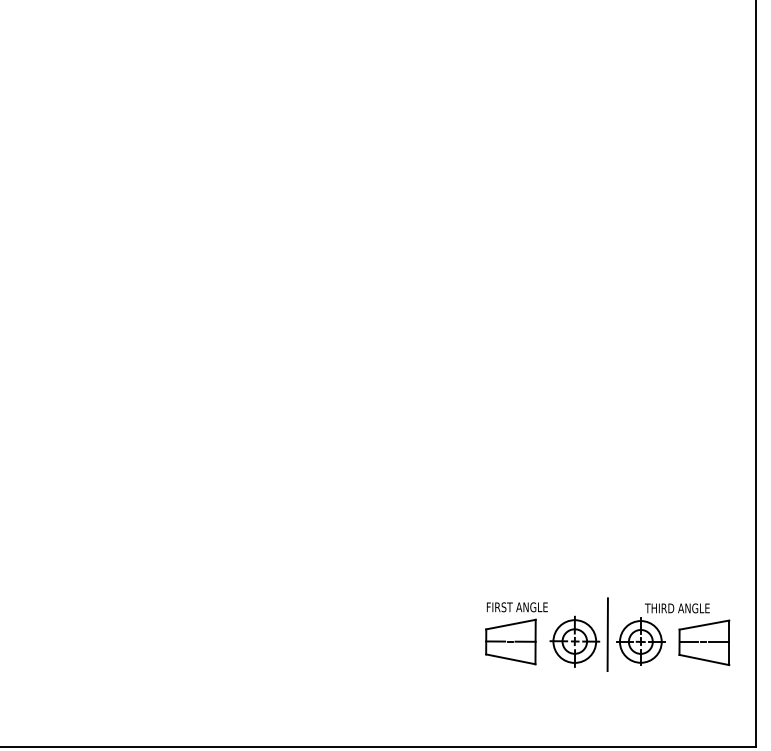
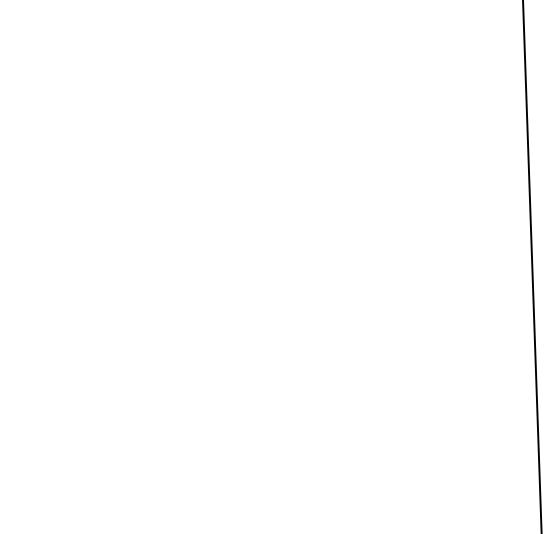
part: (607, 634) -> (430, 471), removed

